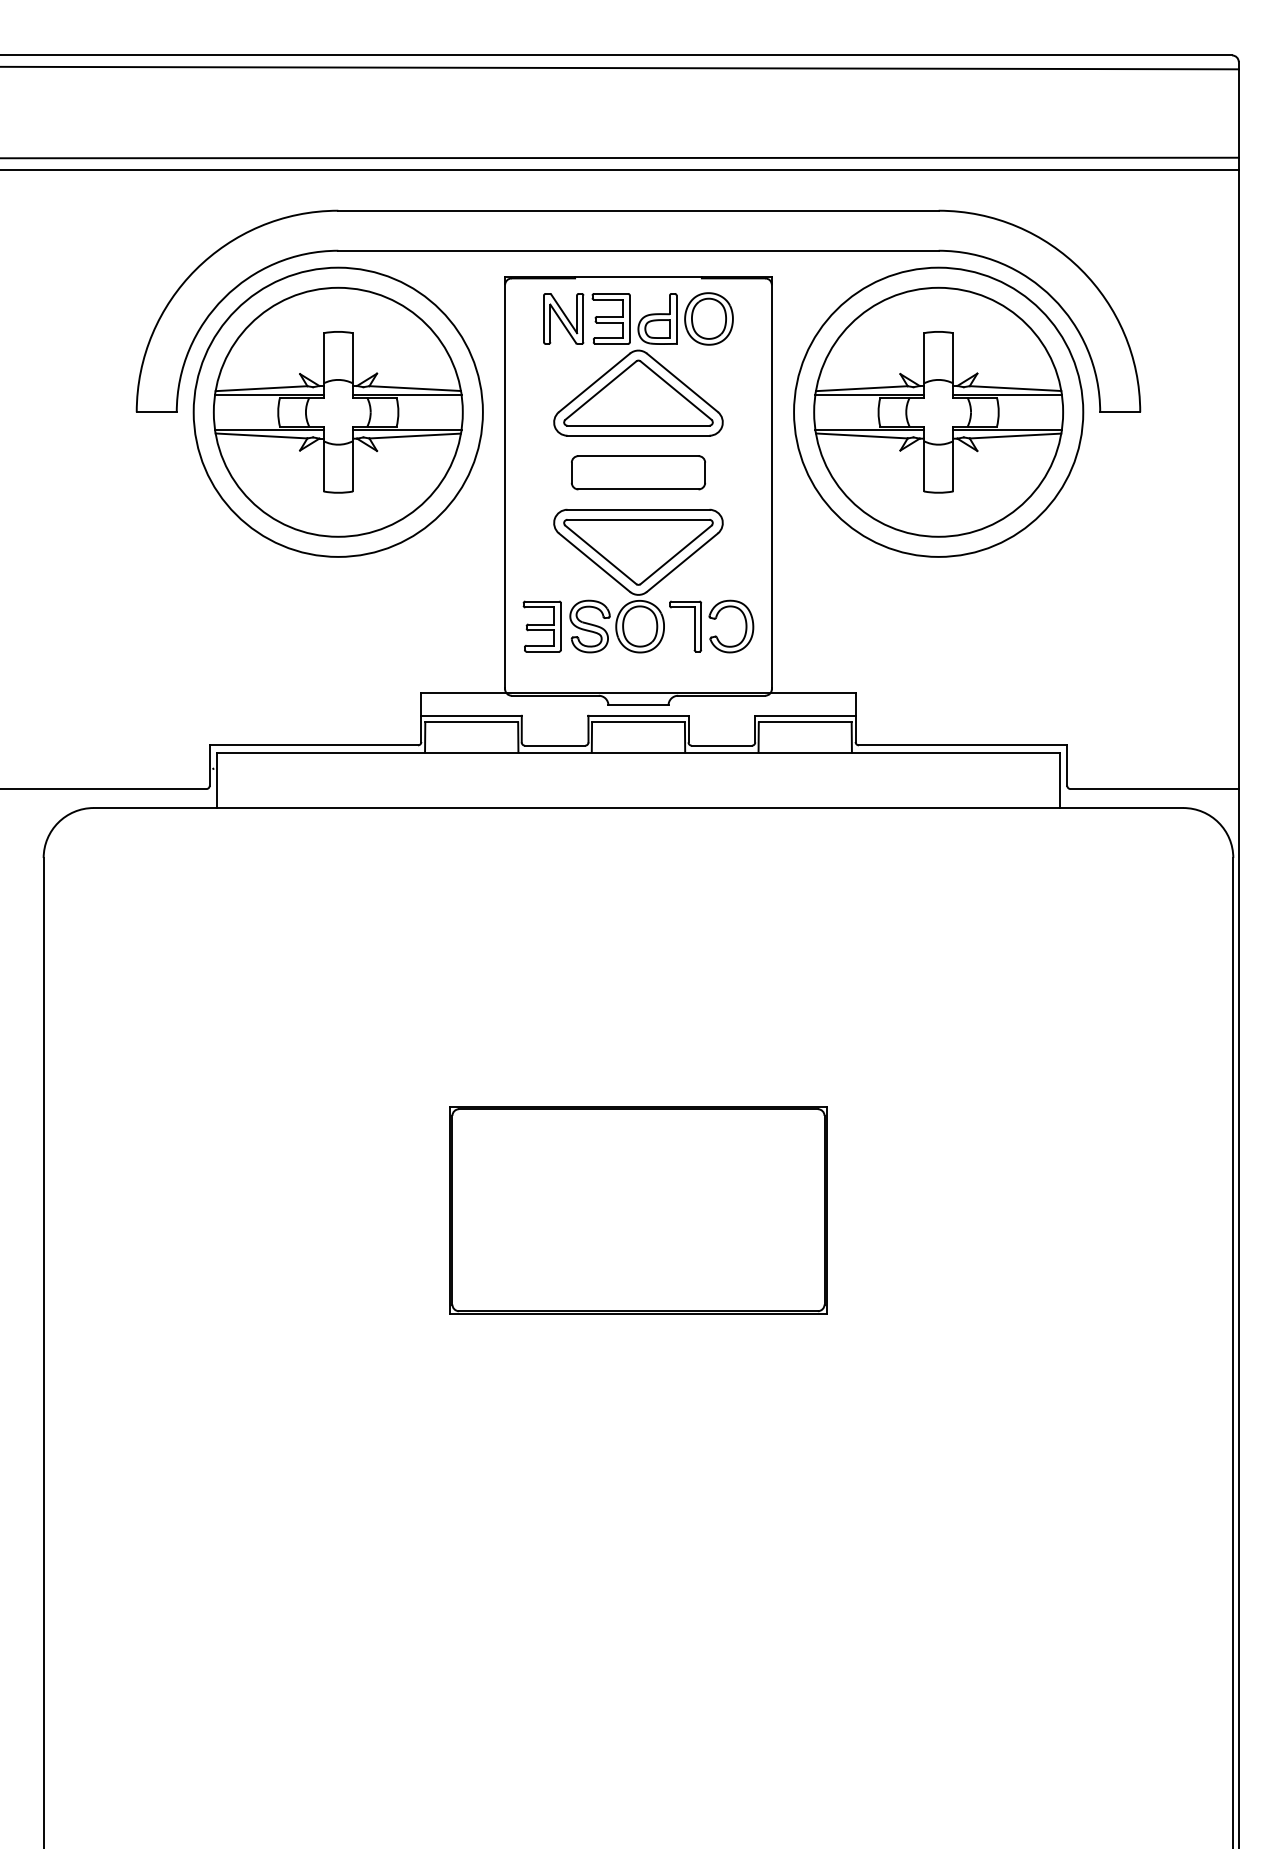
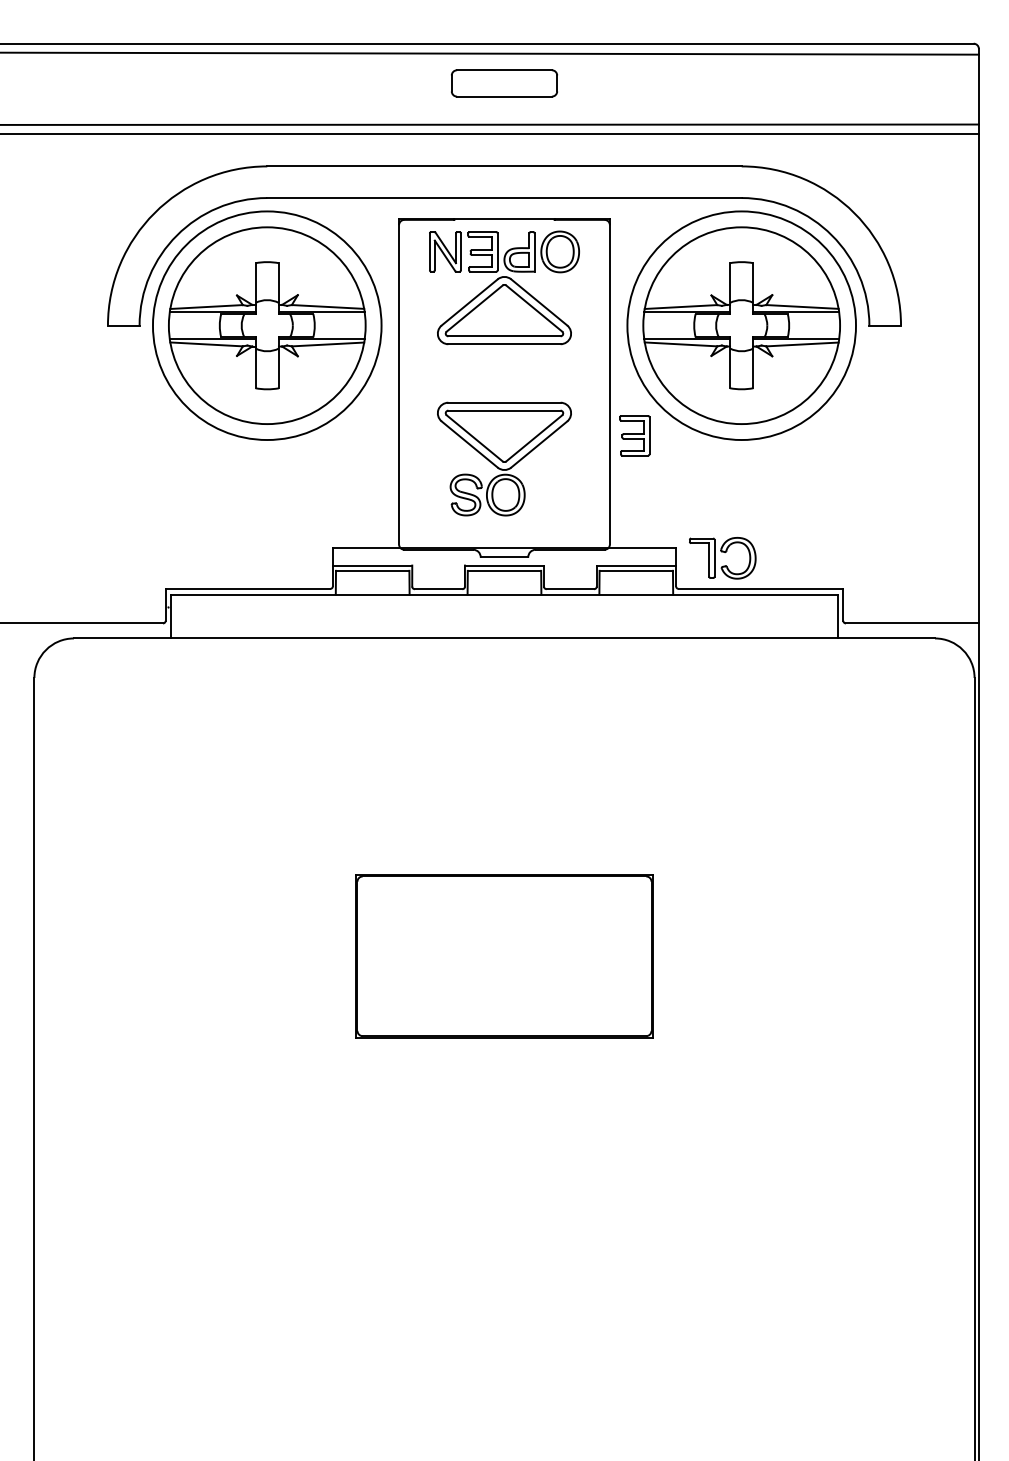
part: (638, 472) -> (504, 83), moved
part: (712, 619) -> (723, 552), moved
part: (541, 626) -> (634, 435), moved

